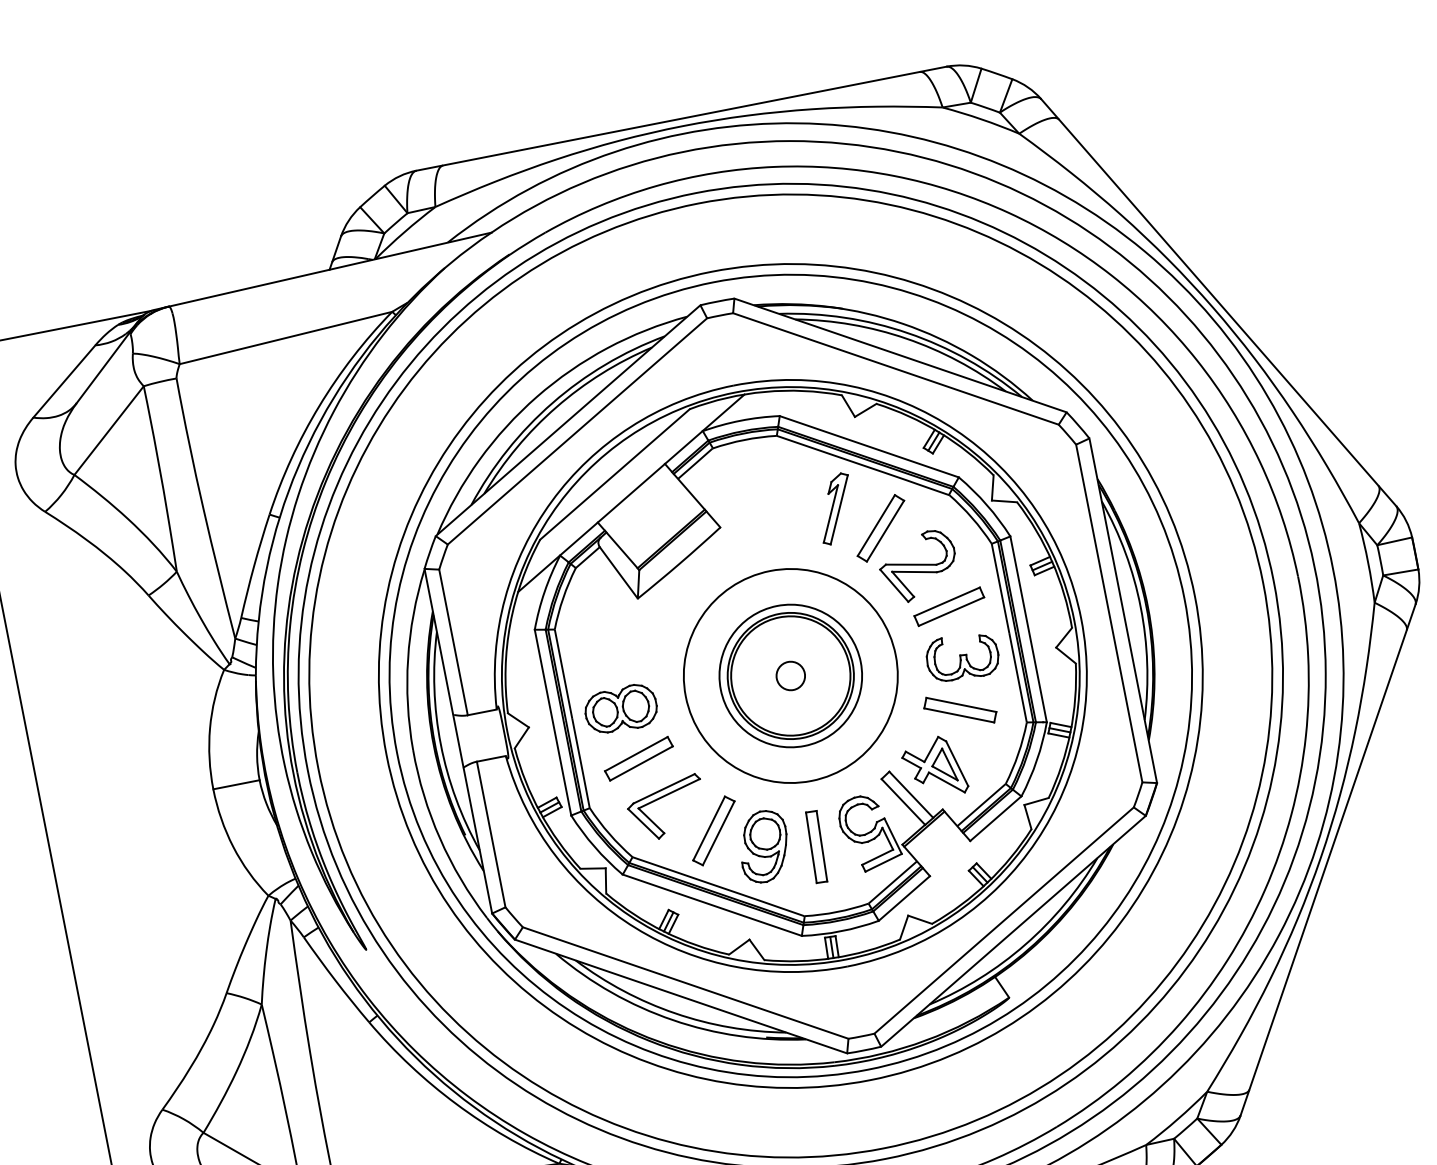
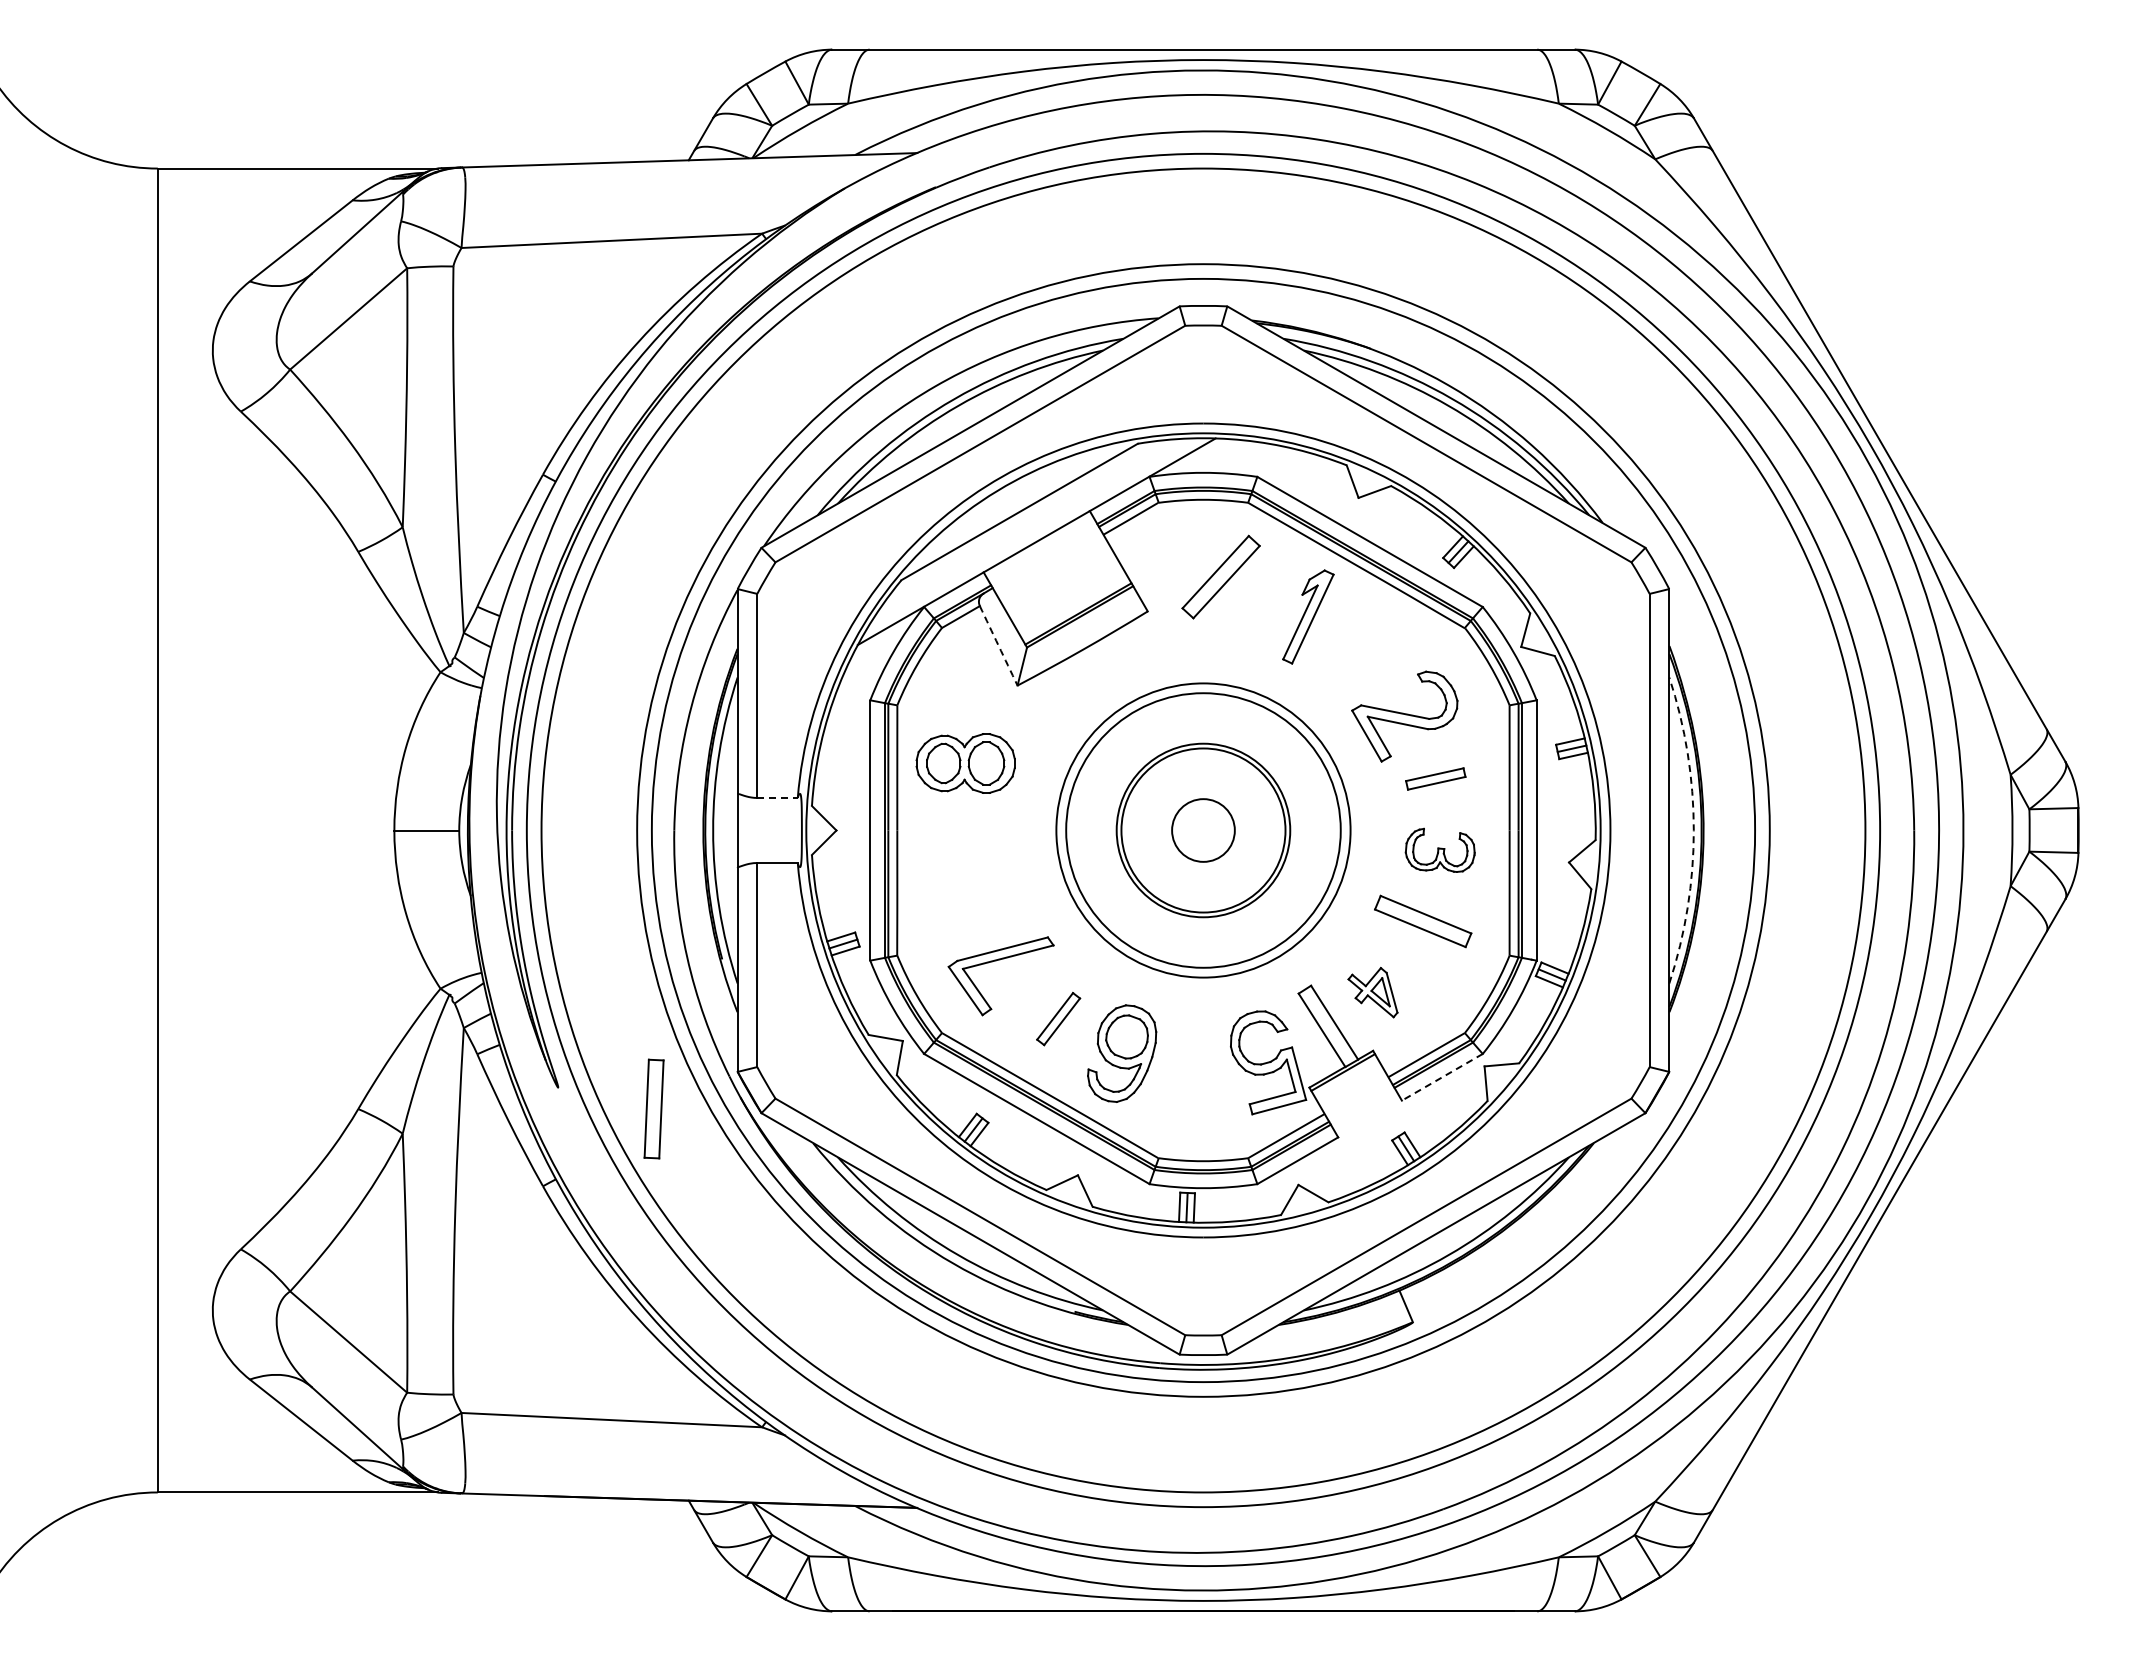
part: (880, 527) -> (1220, 576), moved
arc: (618, 572) -> (998, 645), solid -> dashed
part: (949, 606) -> (1435, 778), size x0.6
arc: (1140, 607) -> (1693, 830), solid -> dashed
part: (962, 657) -> (1440, 850), size x0.7
circle: (790, 676) -> (1203, 830), size x1.4
circle: (790, 676) -> (1203, 830), size x1.6
part: (620, 709) -> (965, 763), moved
line: (482, 711) -> (778, 797), solid -> dashed
part: (638, 758) -> (976, 901), removed
part: (934, 767) -> (1372, 992), size x0.6
line: (995, 818) -> (1442, 1077), solid -> dashed
part: (713, 830) -> (1058, 1018), size x0.6
part: (816, 846) -> (653, 1108), moved

